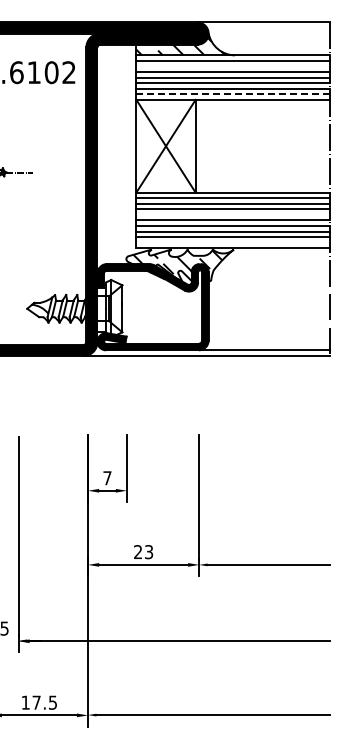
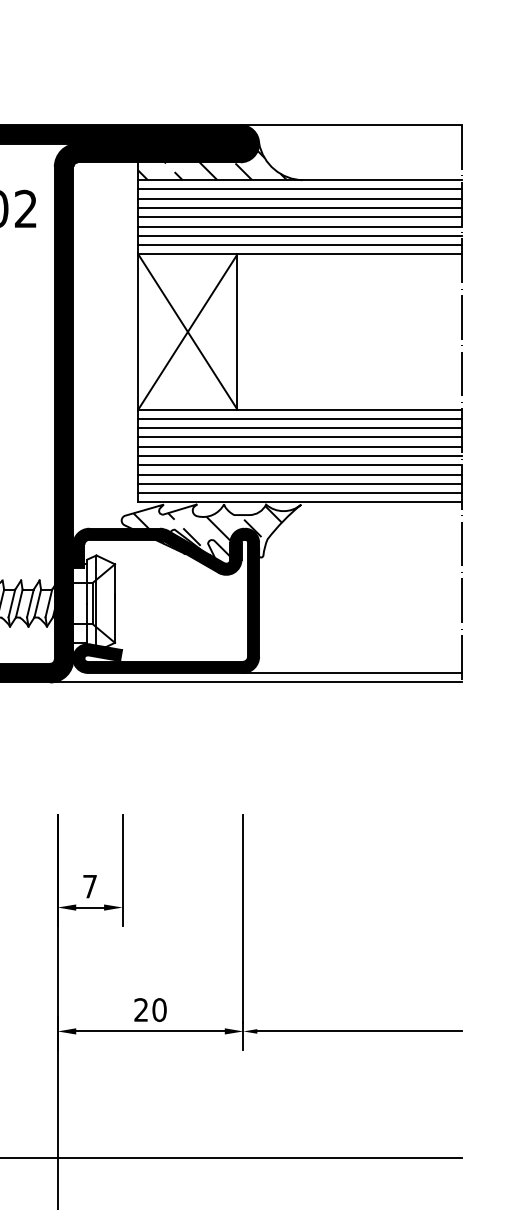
line: (232, 66) -> (298, 198), added
line: (233, 94) -> (300, 245), dashed -> solid
line: (232, 214) -> (298, 445), added
line: (232, 242) -> (298, 492), added
text: (148, 552) -> (158, 1010), 23 -> 20

